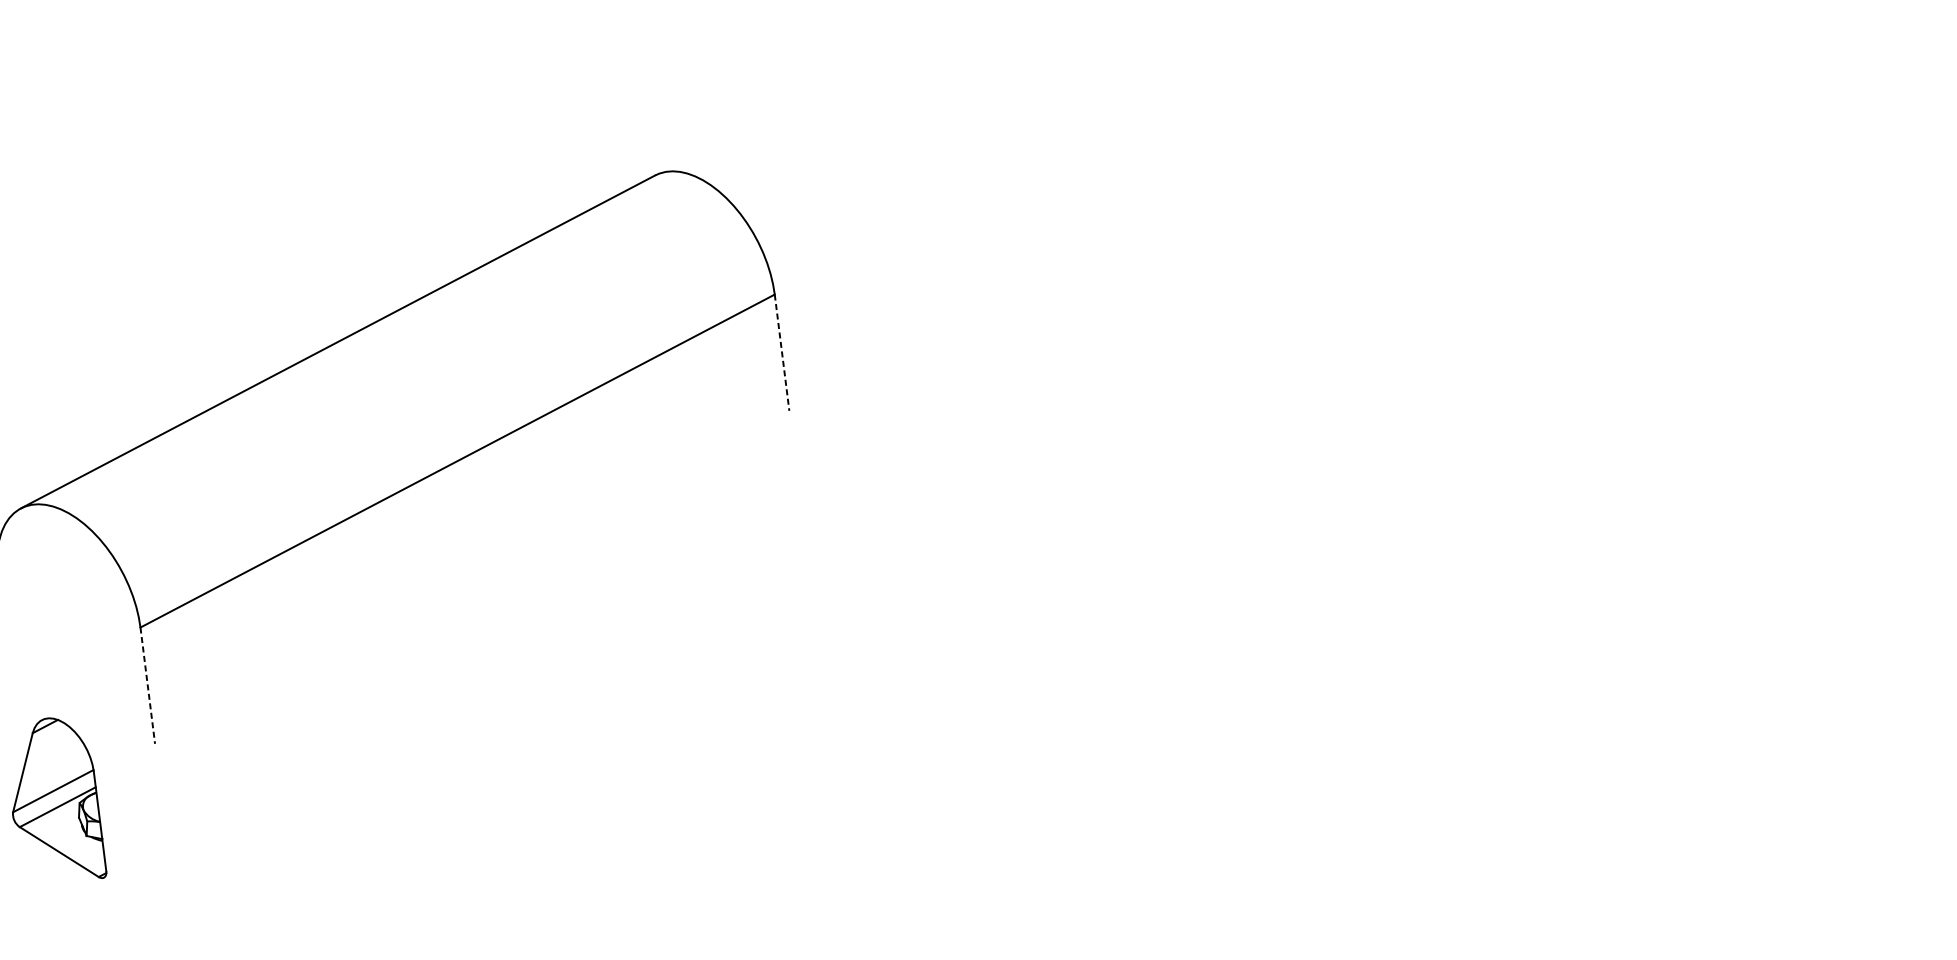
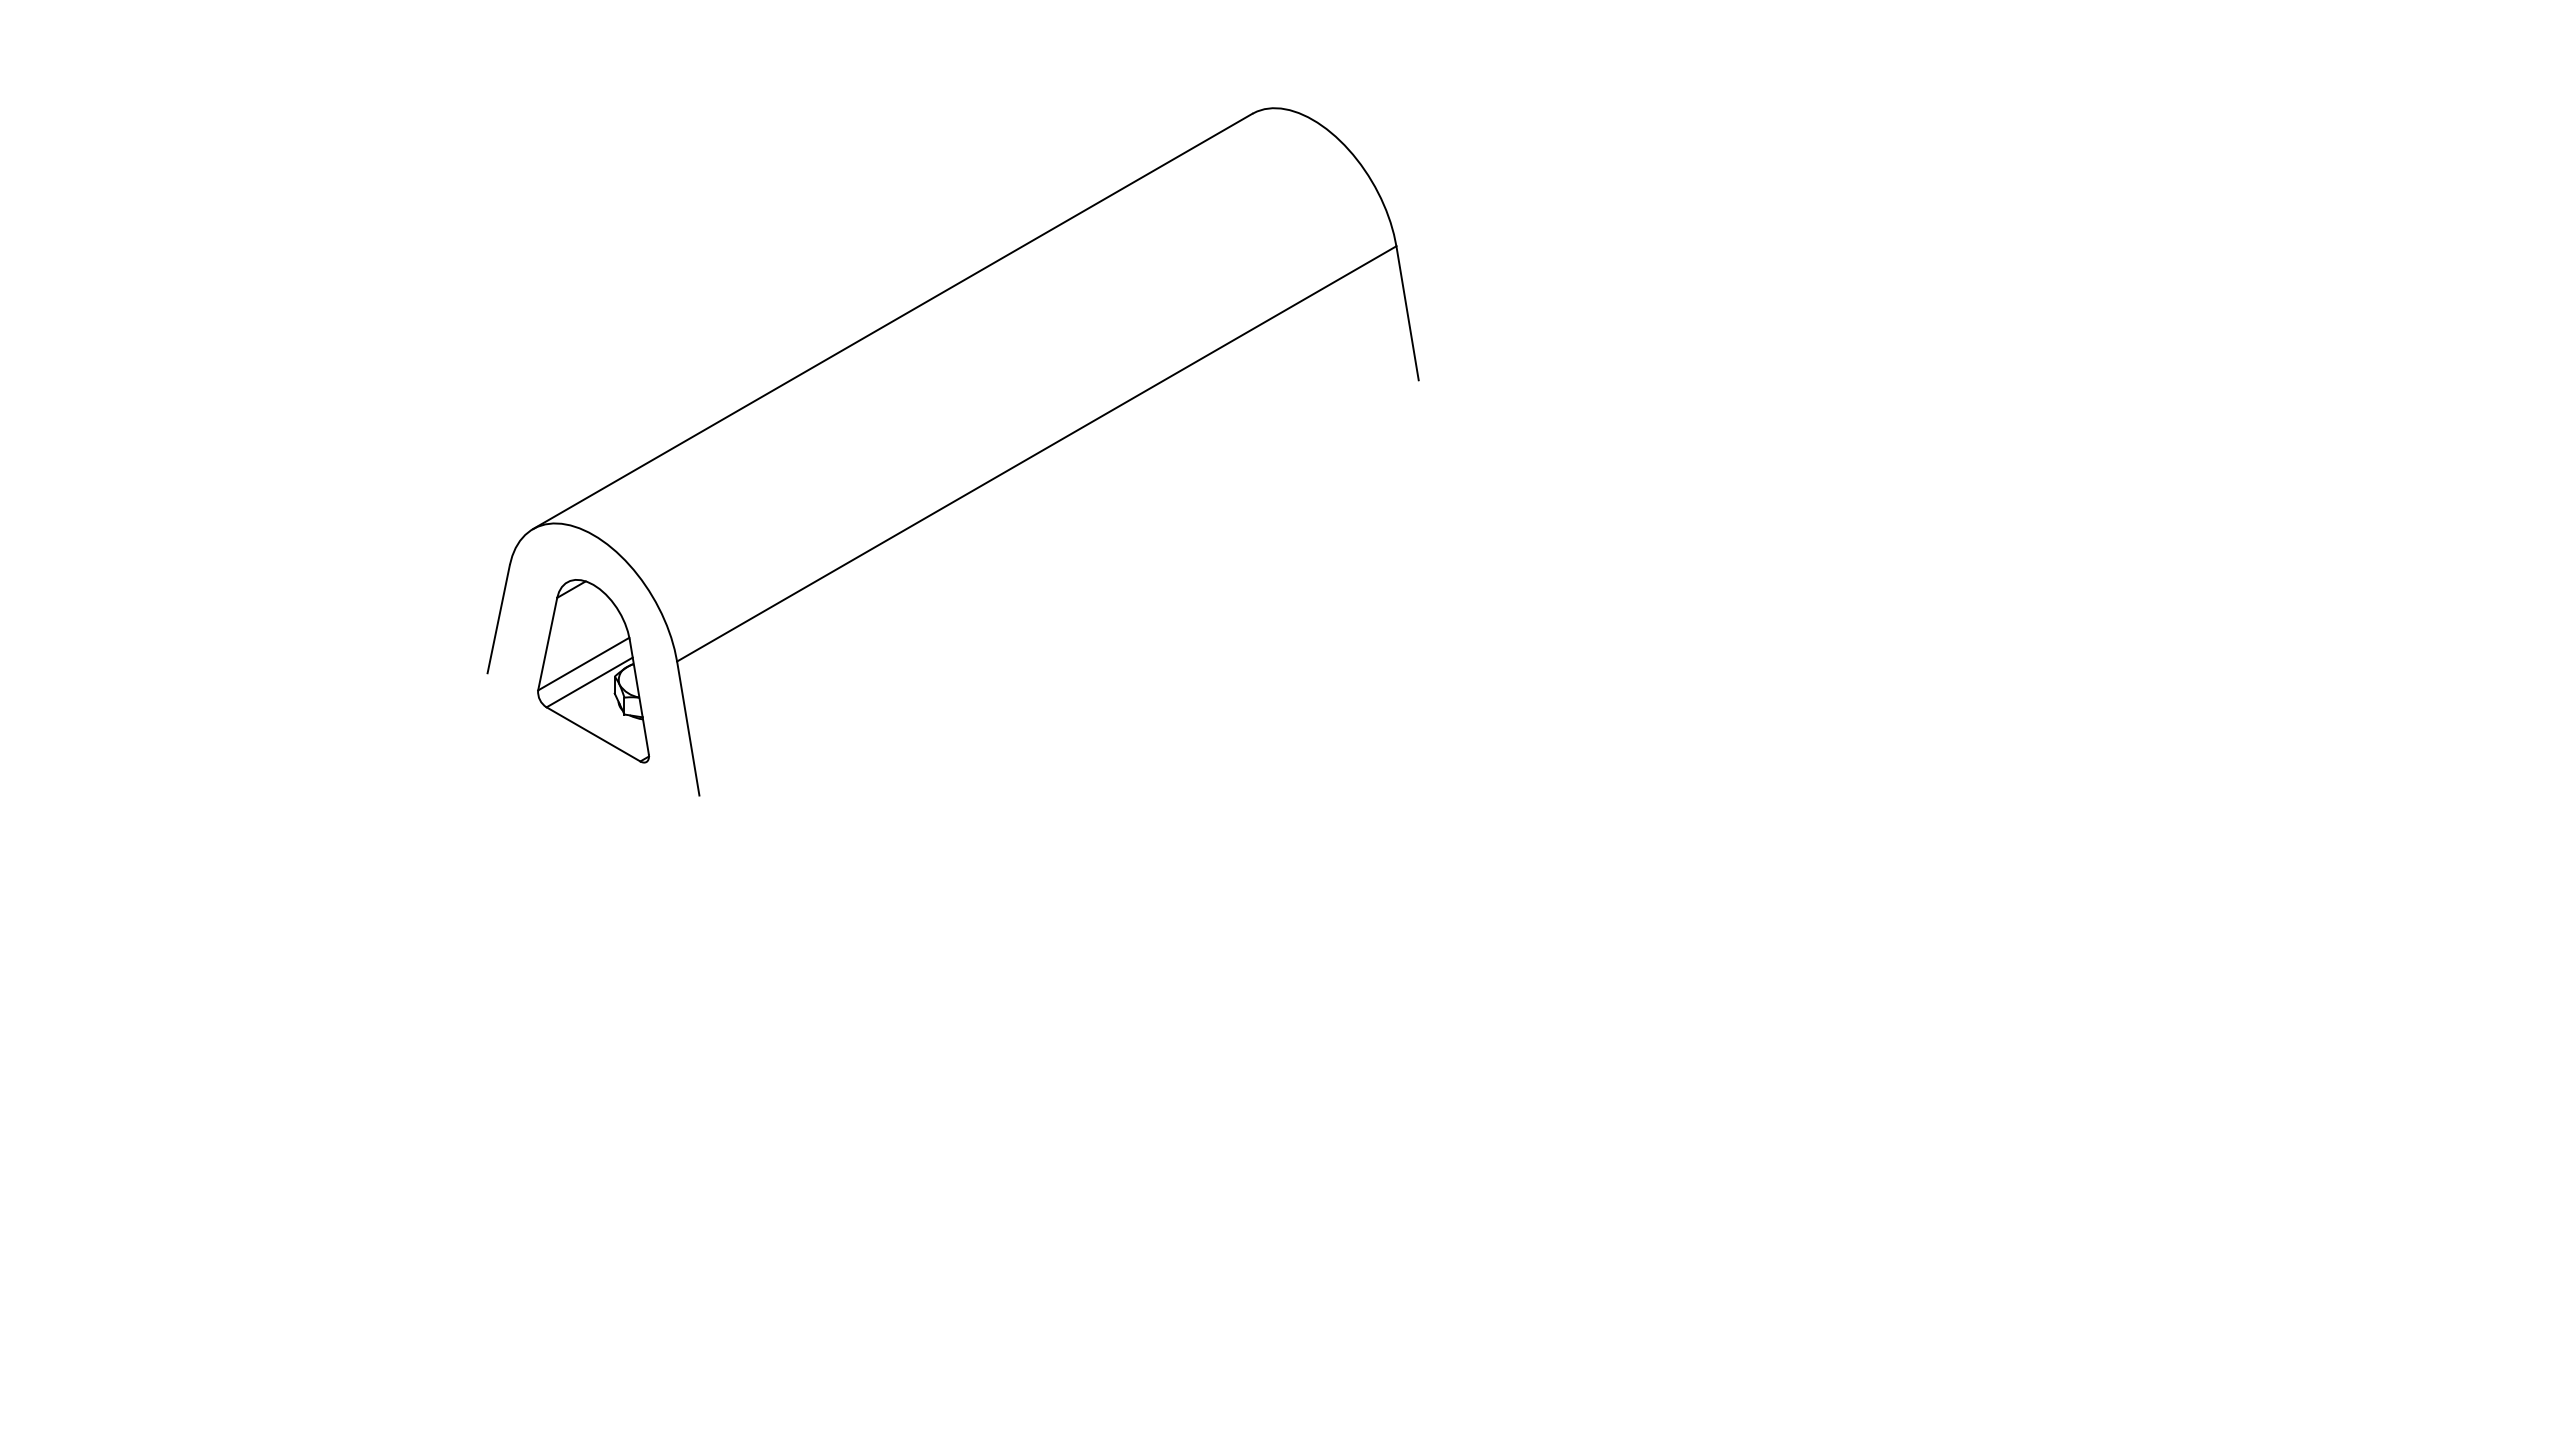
line: (781, 352) -> (1407, 313), dashed -> solid
line: (147, 685) -> (688, 728), dashed -> solid
part: (61, 797) -> (593, 671), moved

